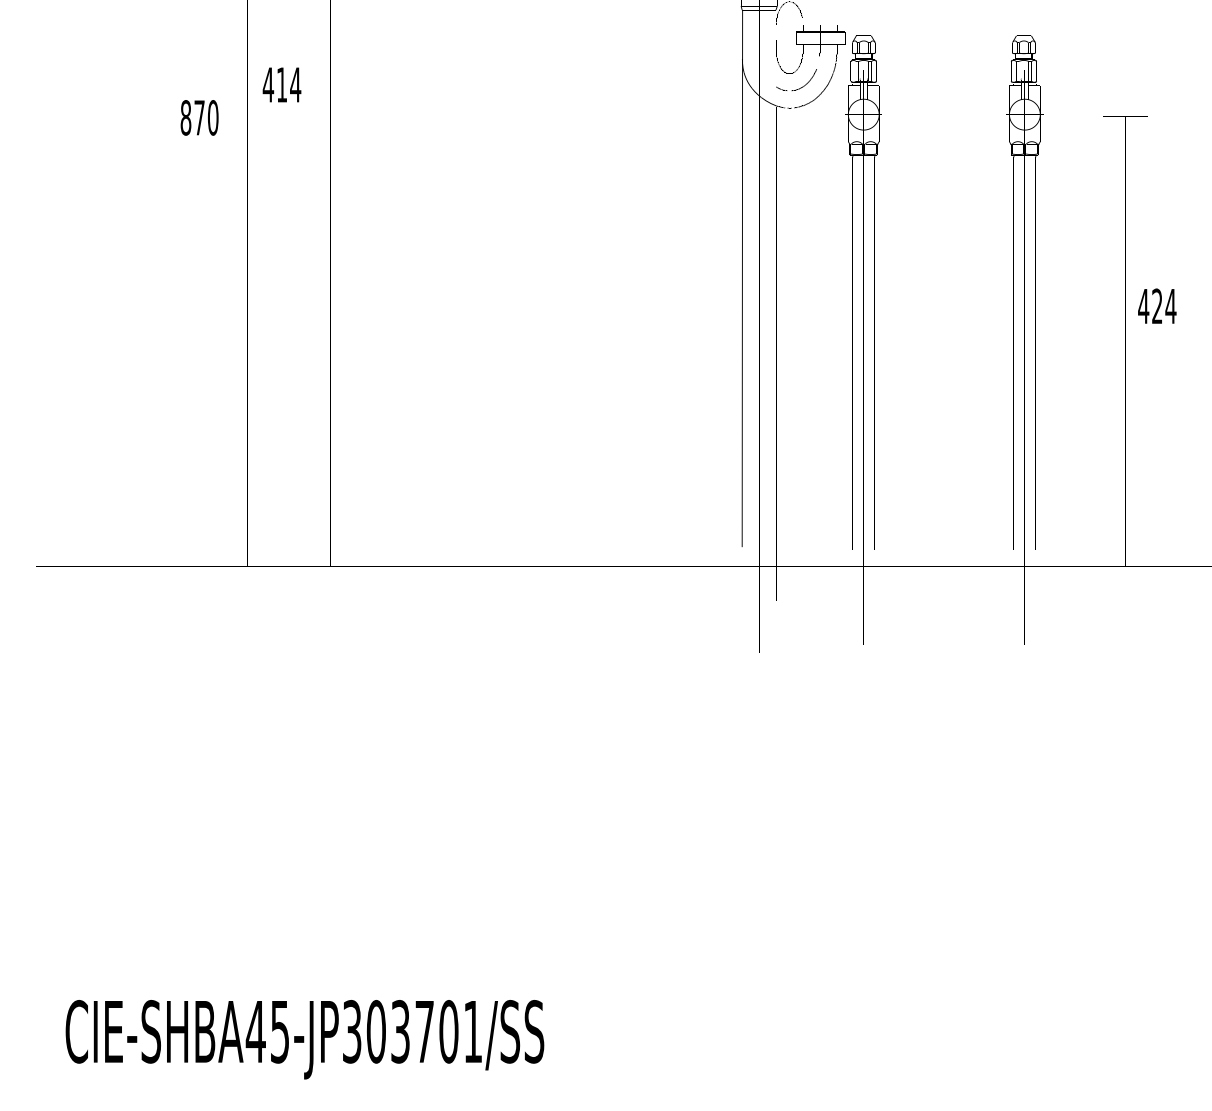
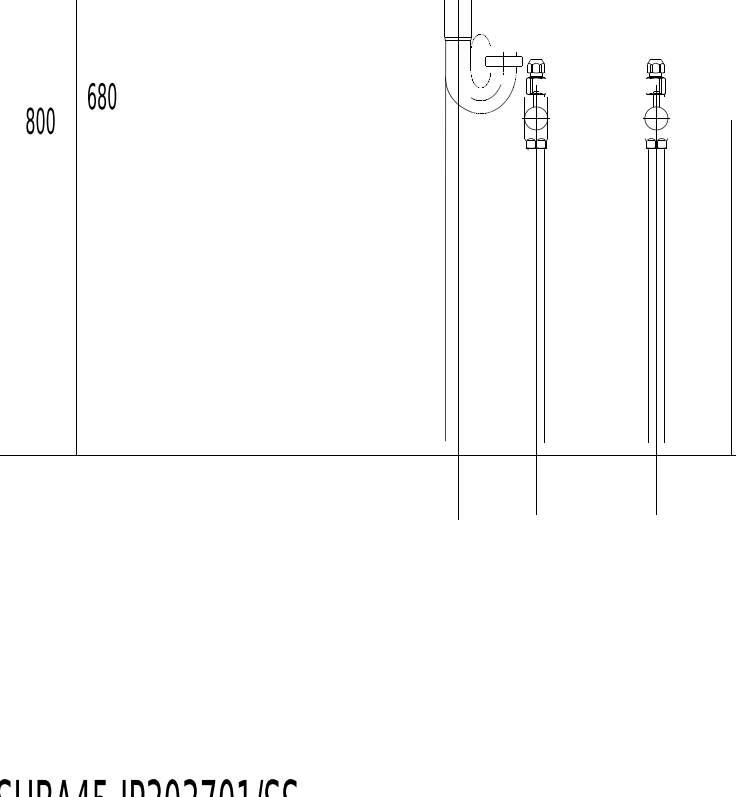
text: (281, 84) -> (101, 95), 414 -> 680
text: (199, 117) -> (40, 120), 870 -> 800

